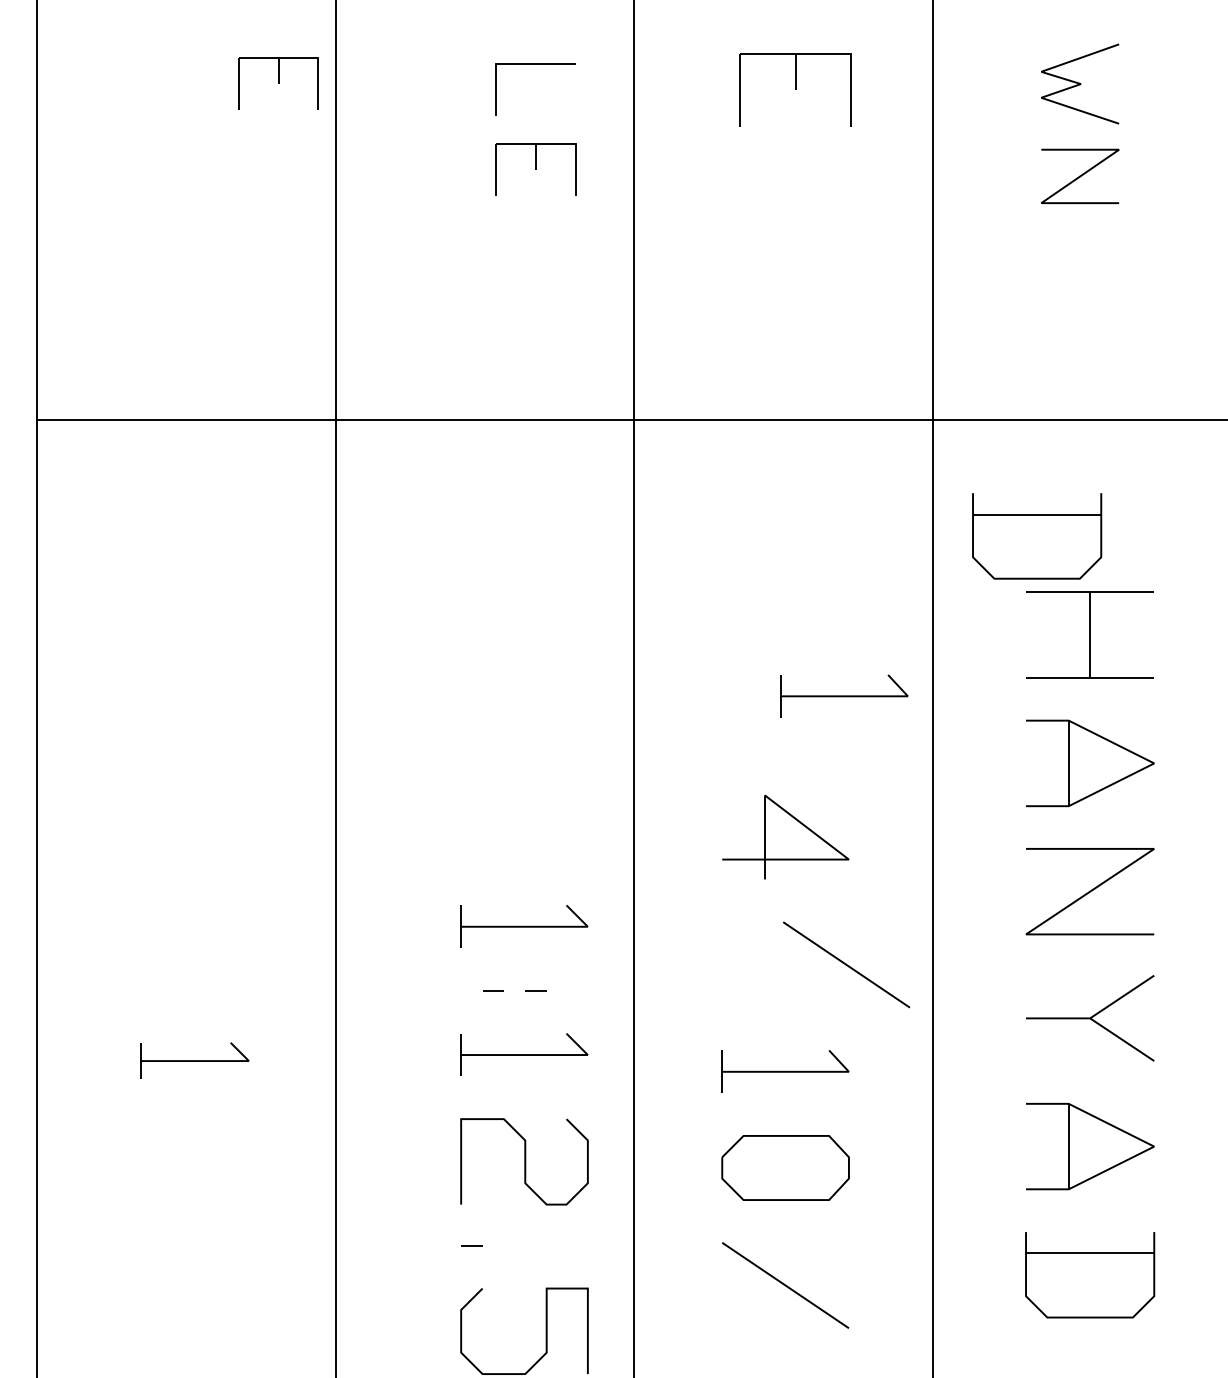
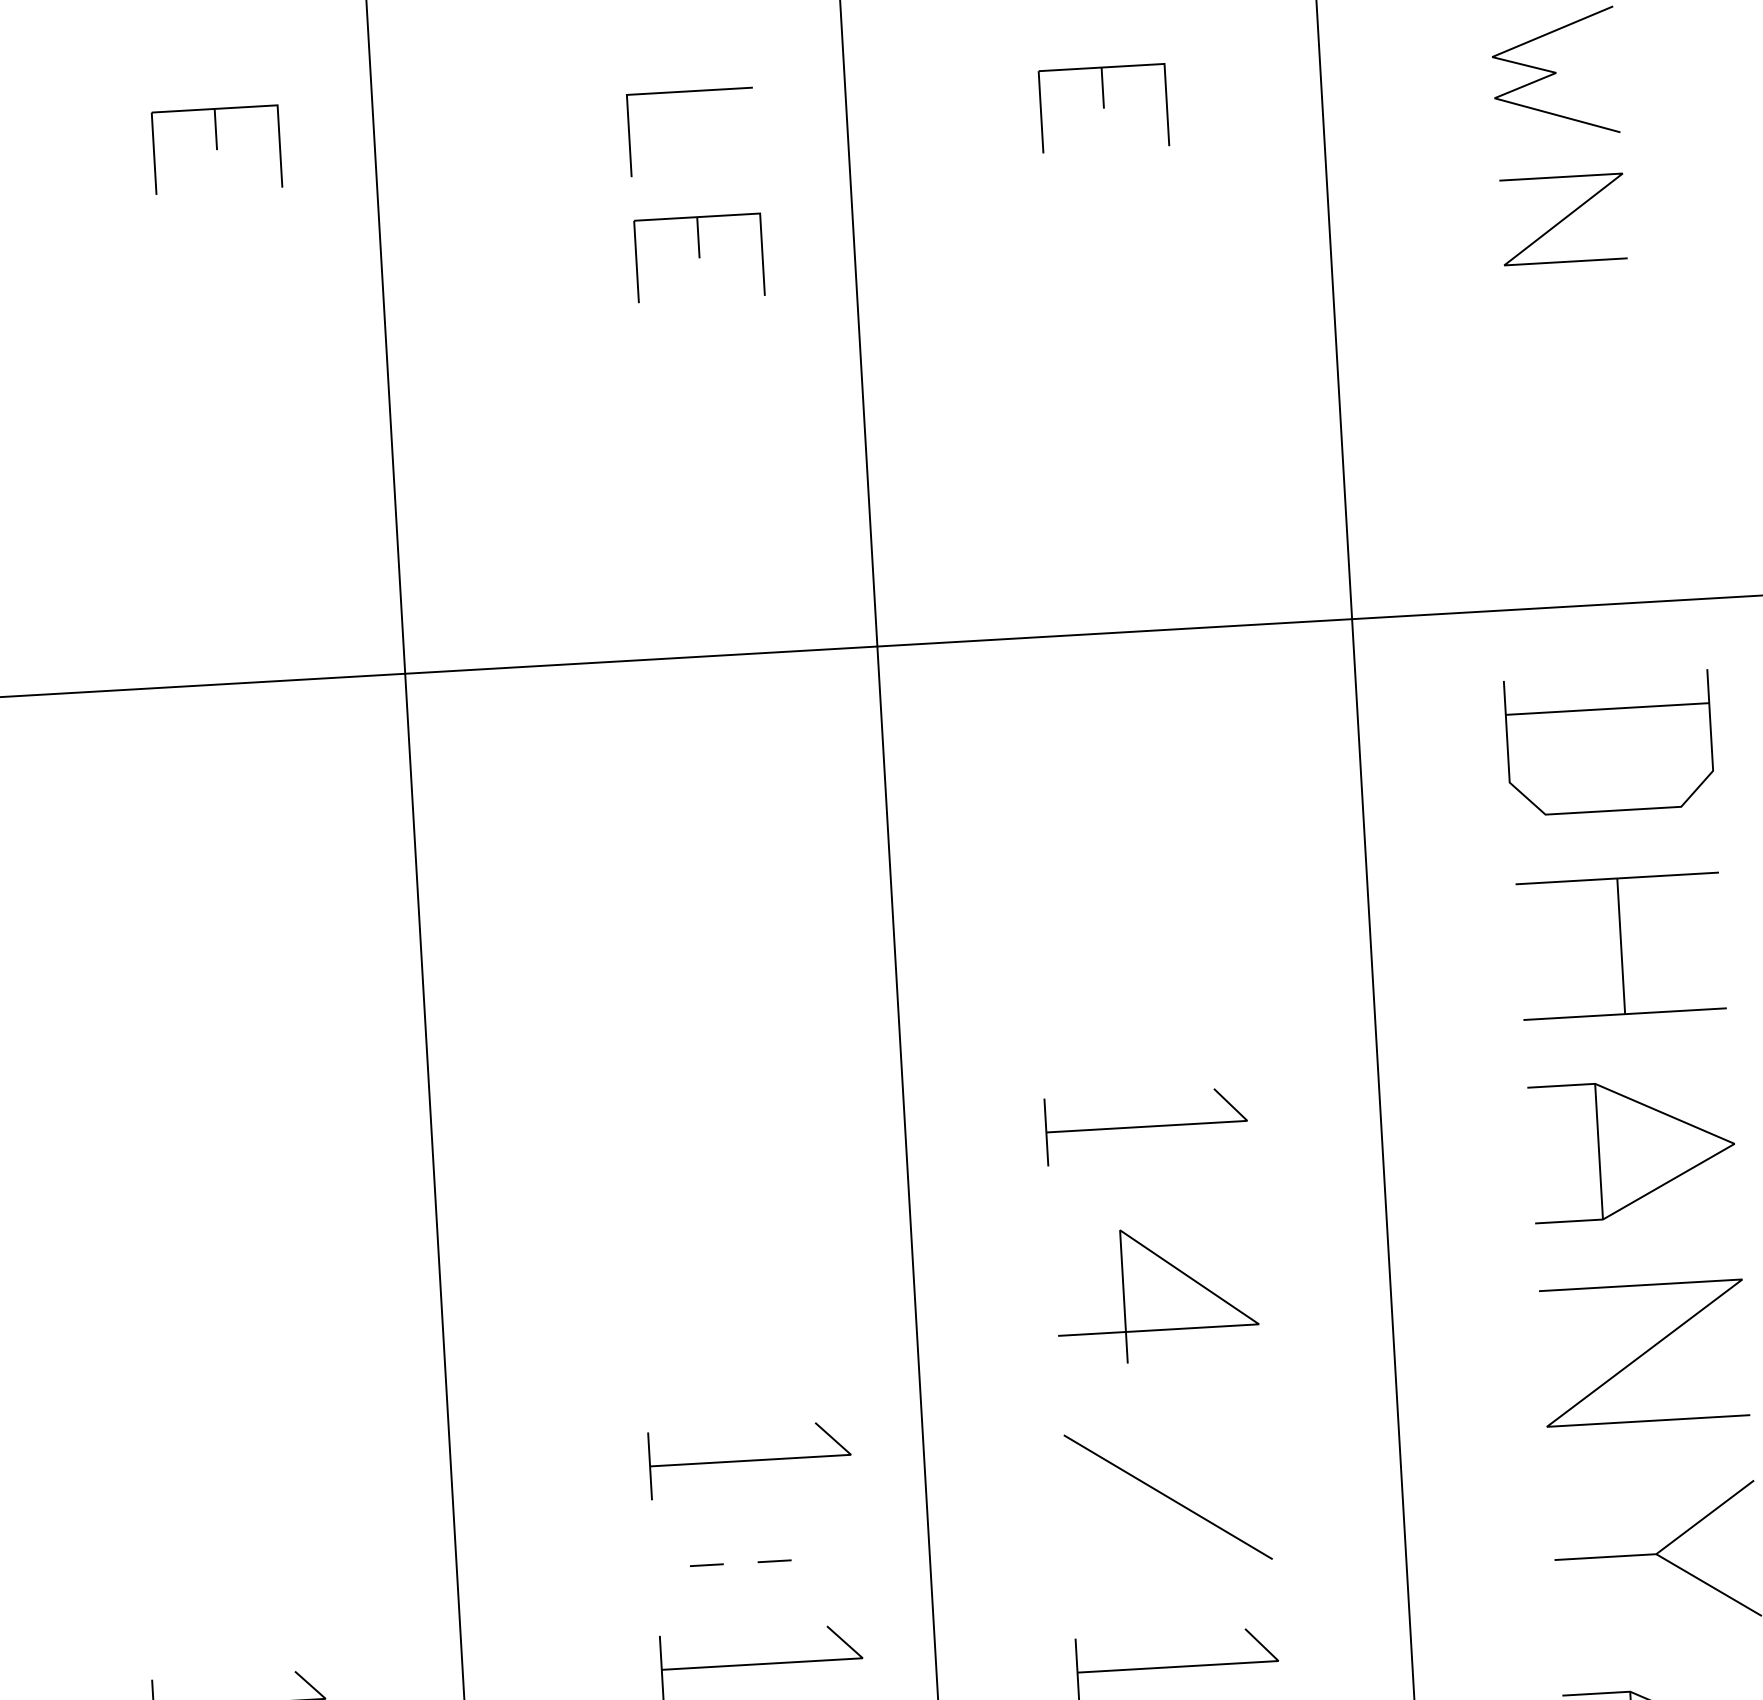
part: (278, 83) -> (216, 149), moved
part: (795, 89) -> (1103, 107), size x0.71
part: (1037, 536) -> (1610, 743), moved
part: (844, 695) -> (1146, 1125), moved
line: (846, 964) -> (1168, 1496), moved

